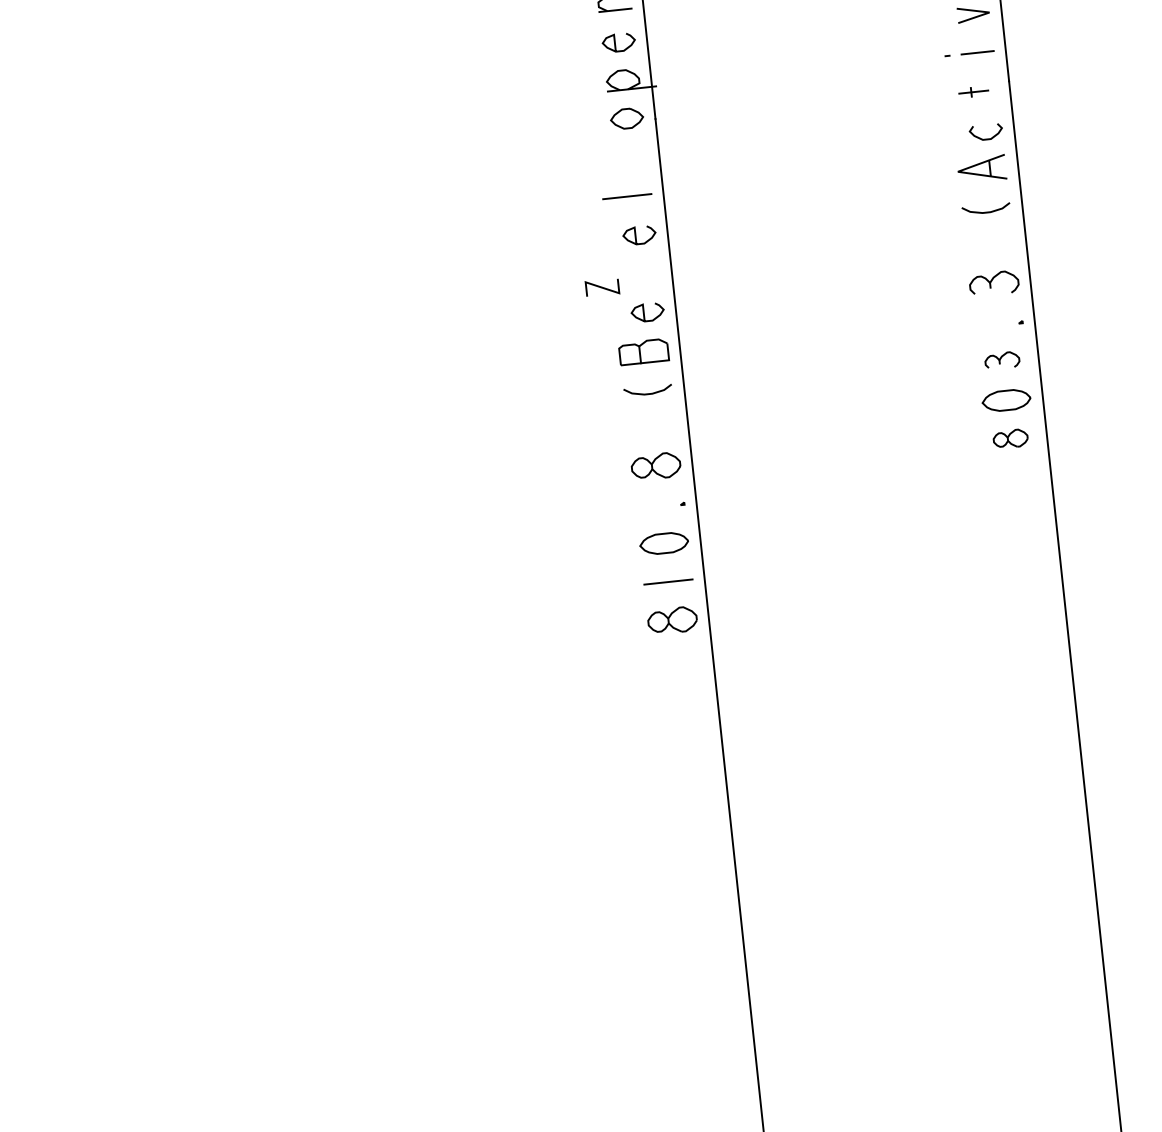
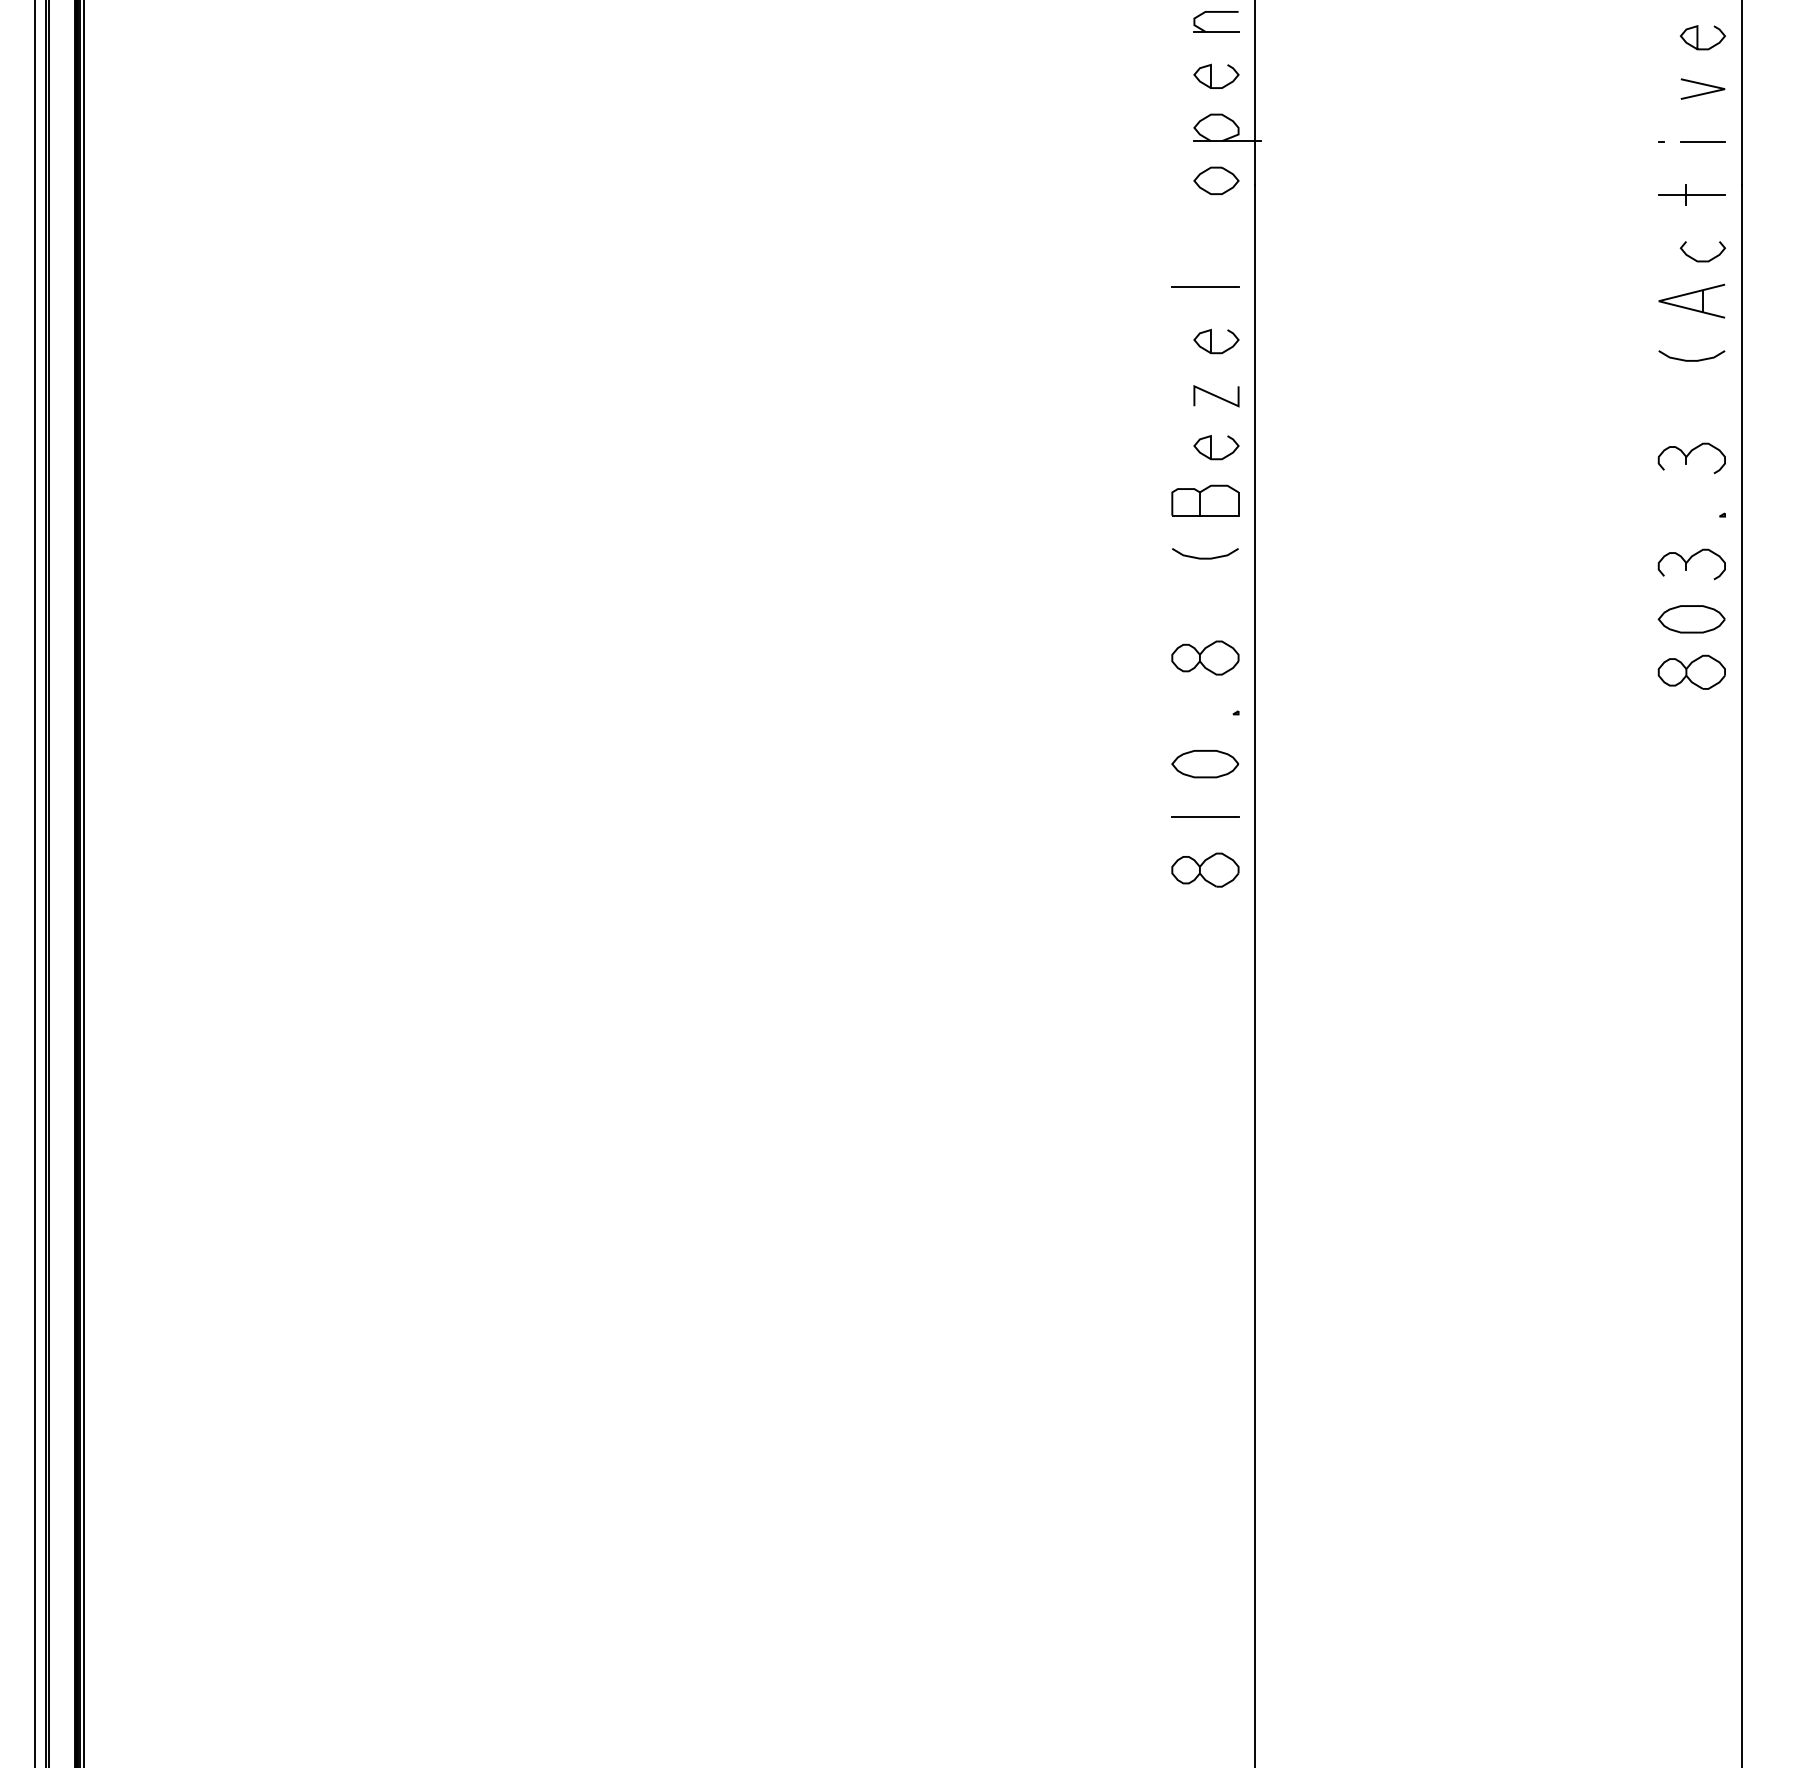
part: (973, 91) -> (1691, 194), size x1.67
line: (602, 287) -> (1216, 396), moved
part: (1002, 360) -> (1691, 564), size x1.43
part: (1010, 438) -> (1691, 671), size x1.43

